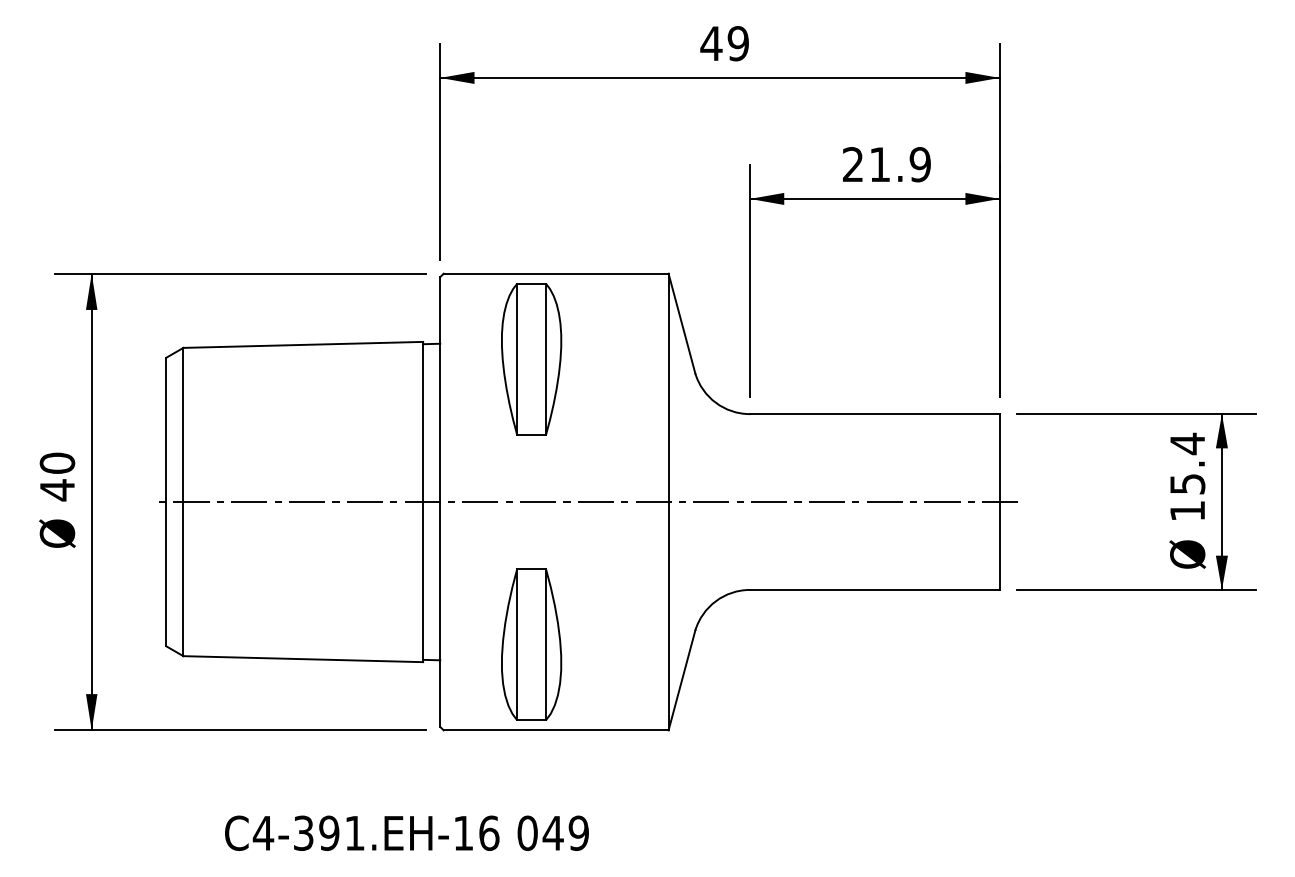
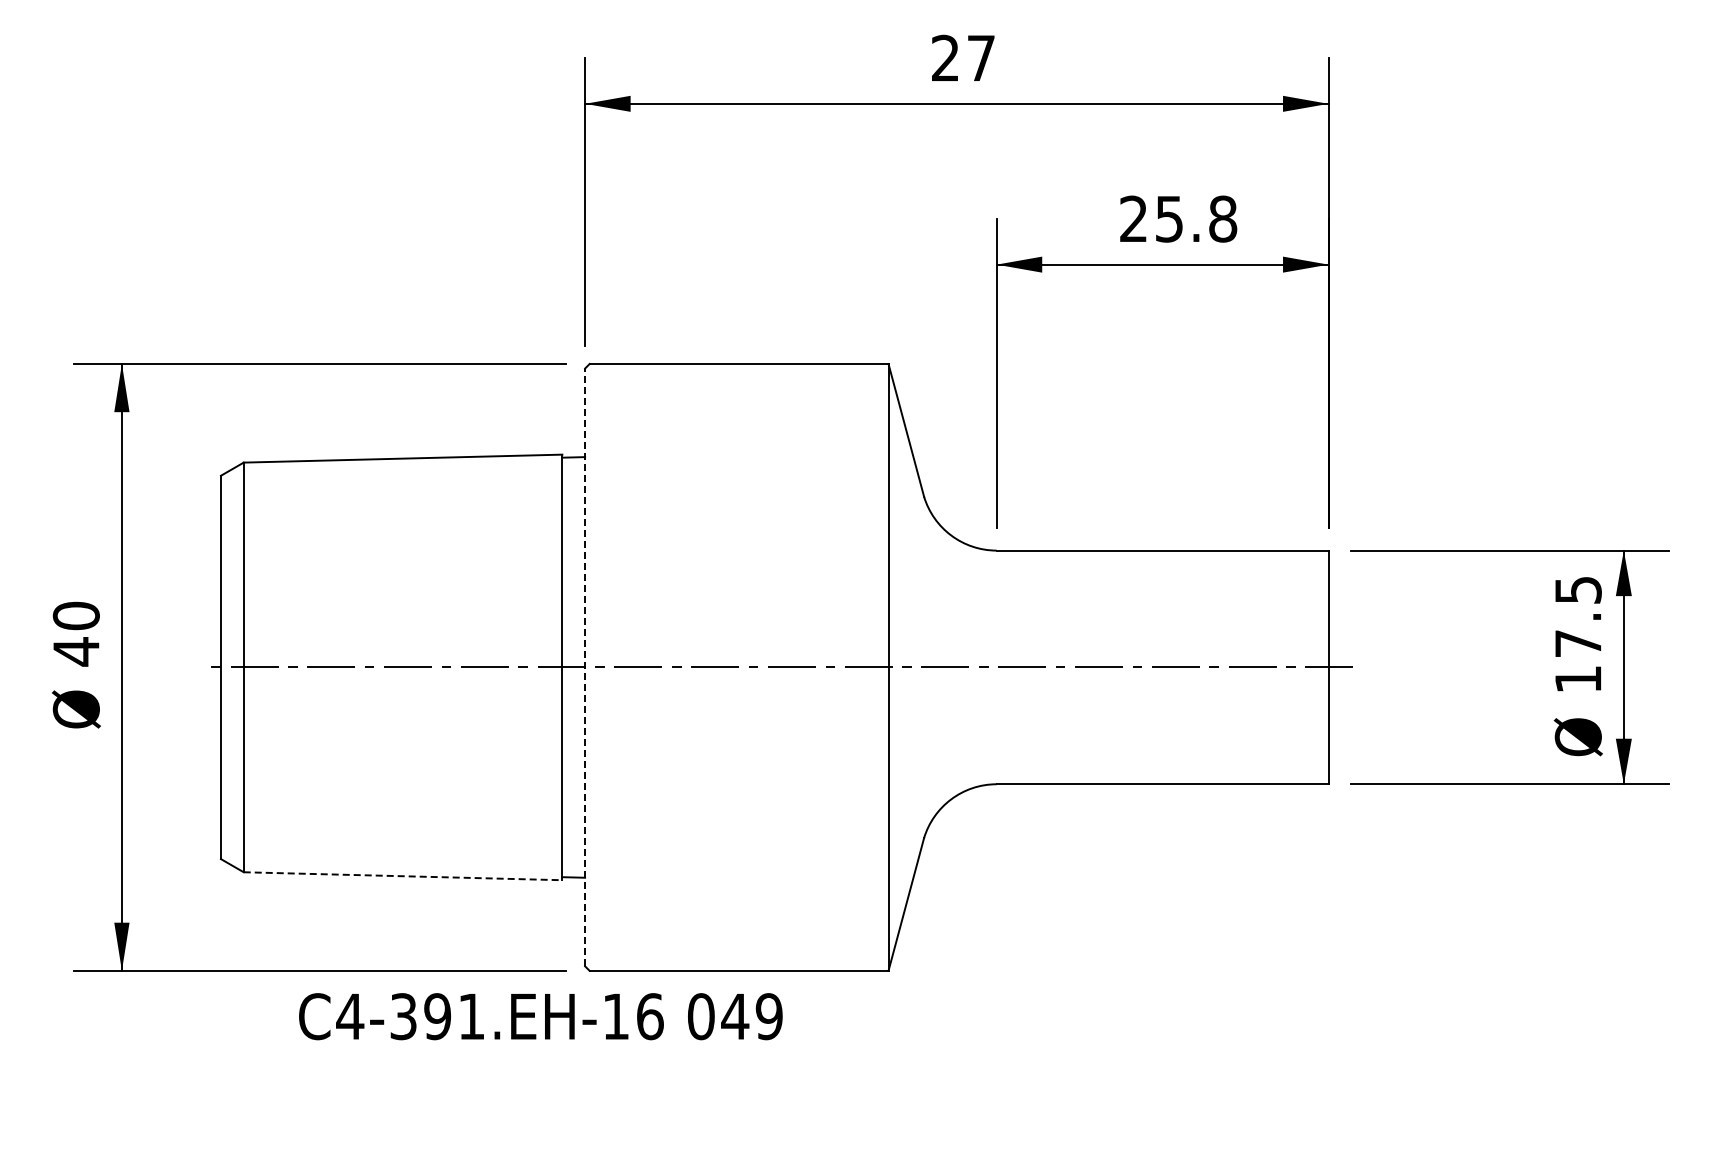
text: (724, 43) -> (962, 57), 49 -> 27
text: (900, 164) -> (1196, 218), 21.9 -> 25.8
part: (531, 359) -> (706, 477), removed
text: (1187, 463) -> (1578, 616), 15.4 -> 17.5
line: (440, 502) -> (585, 667), solid -> dashed
part: (531, 644) -> (706, 856), removed
line: (303, 659) -> (403, 876), solid -> dashed
text: (406, 833) -> (540, 1016), moved

